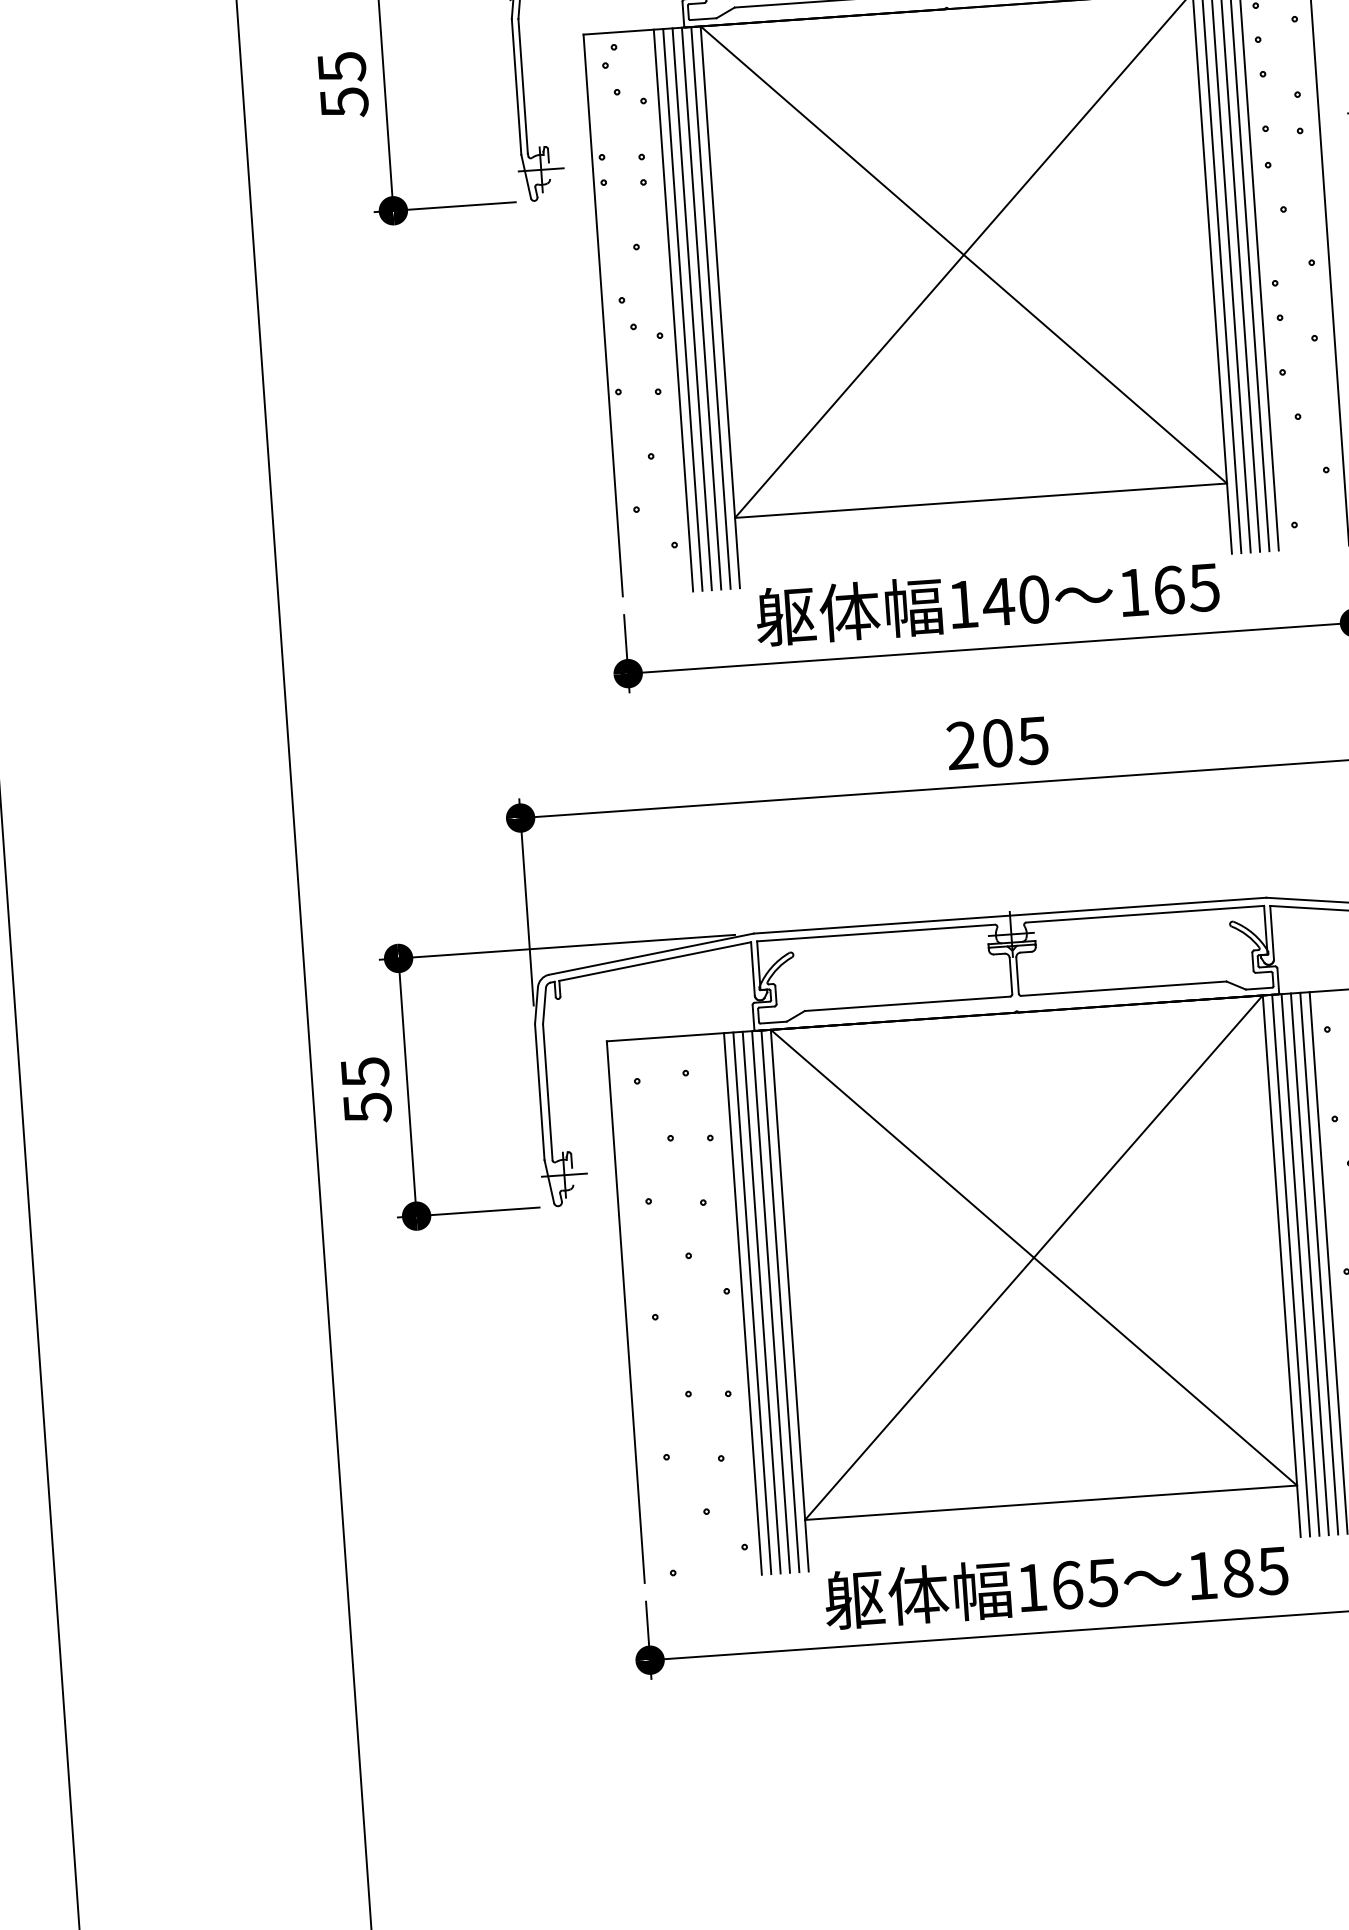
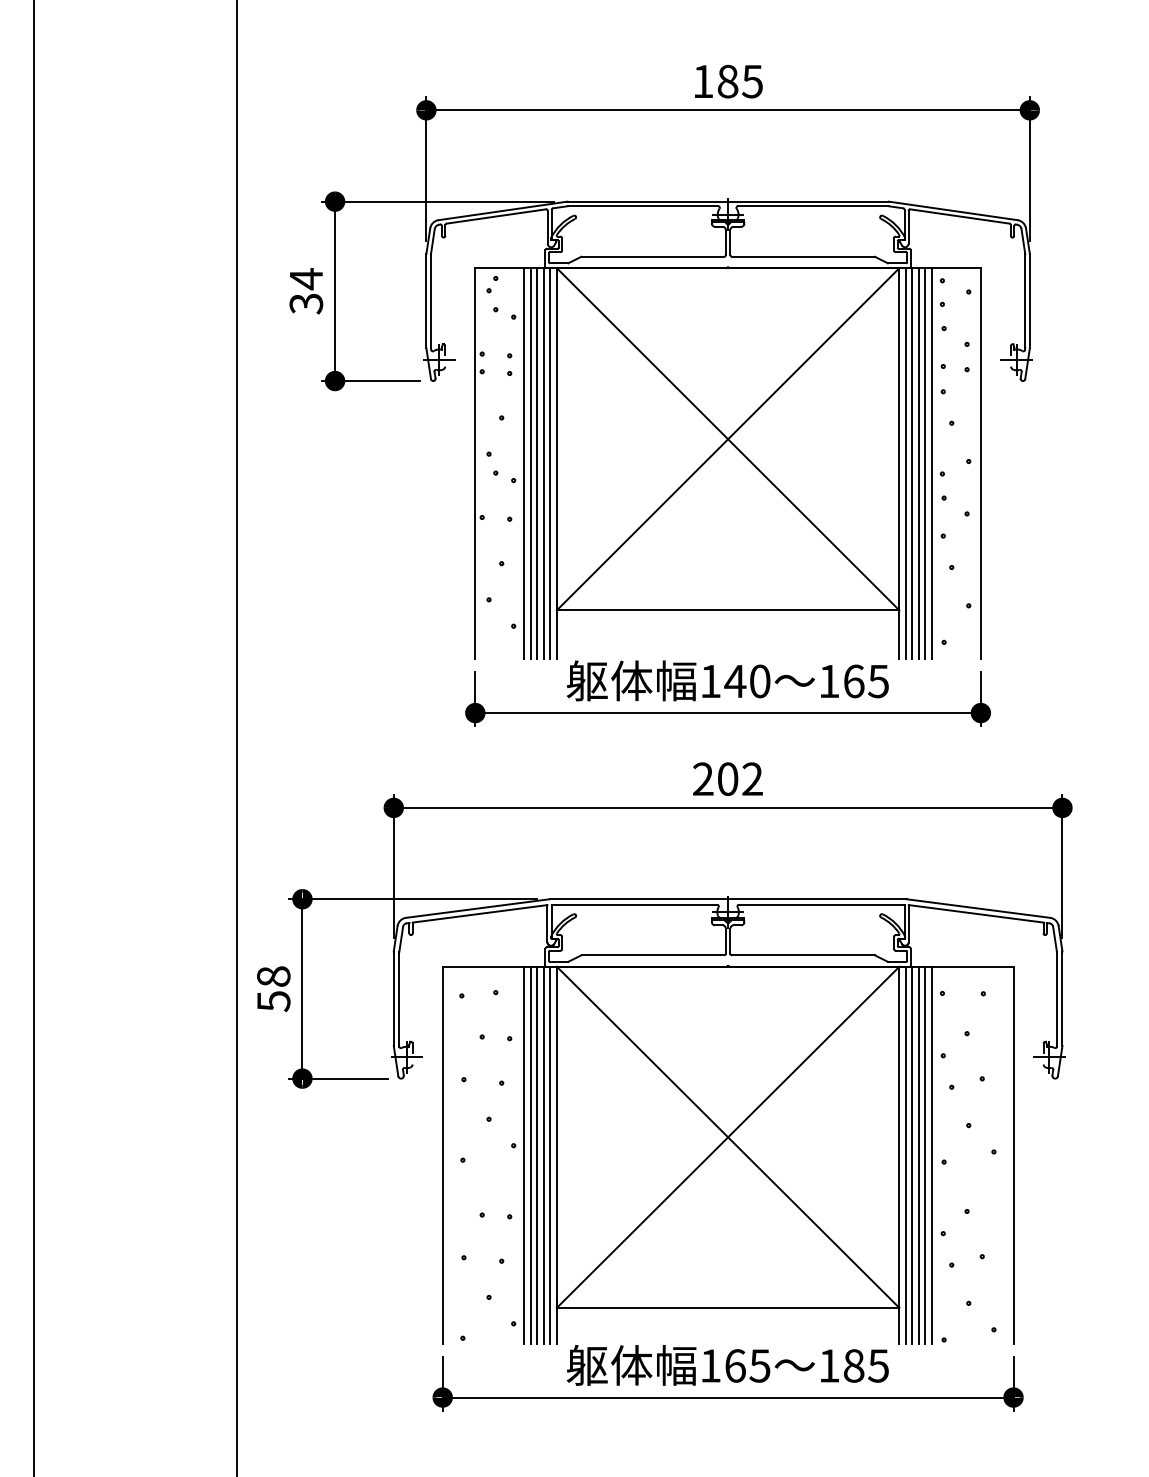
text: (343, 85) -> (306, 291), 55 -> 34
text: (1031, 741) -> (751, 779), 205 -> 202
text: (364, 1072) -> (273, 976), 55 -> 58

